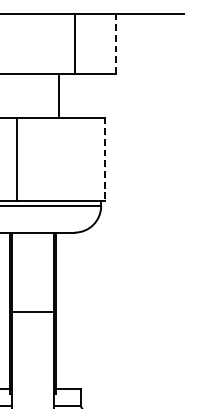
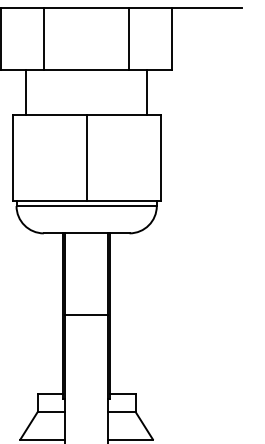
line: (116, 44) -> (172, 39), dashed -> solid
line: (59, 95) -> (147, 92), moved
line: (16, 158) -> (86, 157), moved
line: (104, 158) -> (160, 157), dashed -> solid

